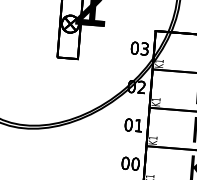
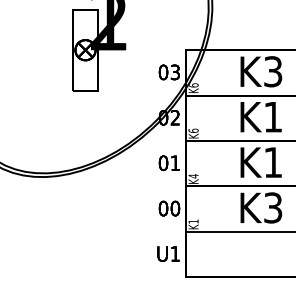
text: (159, 61) -> (193, 85), K1 -> K6
text: (156, 99) -> (193, 130), K1 -> K6
text: (153, 138) -> (193, 176), K1 -> K4

